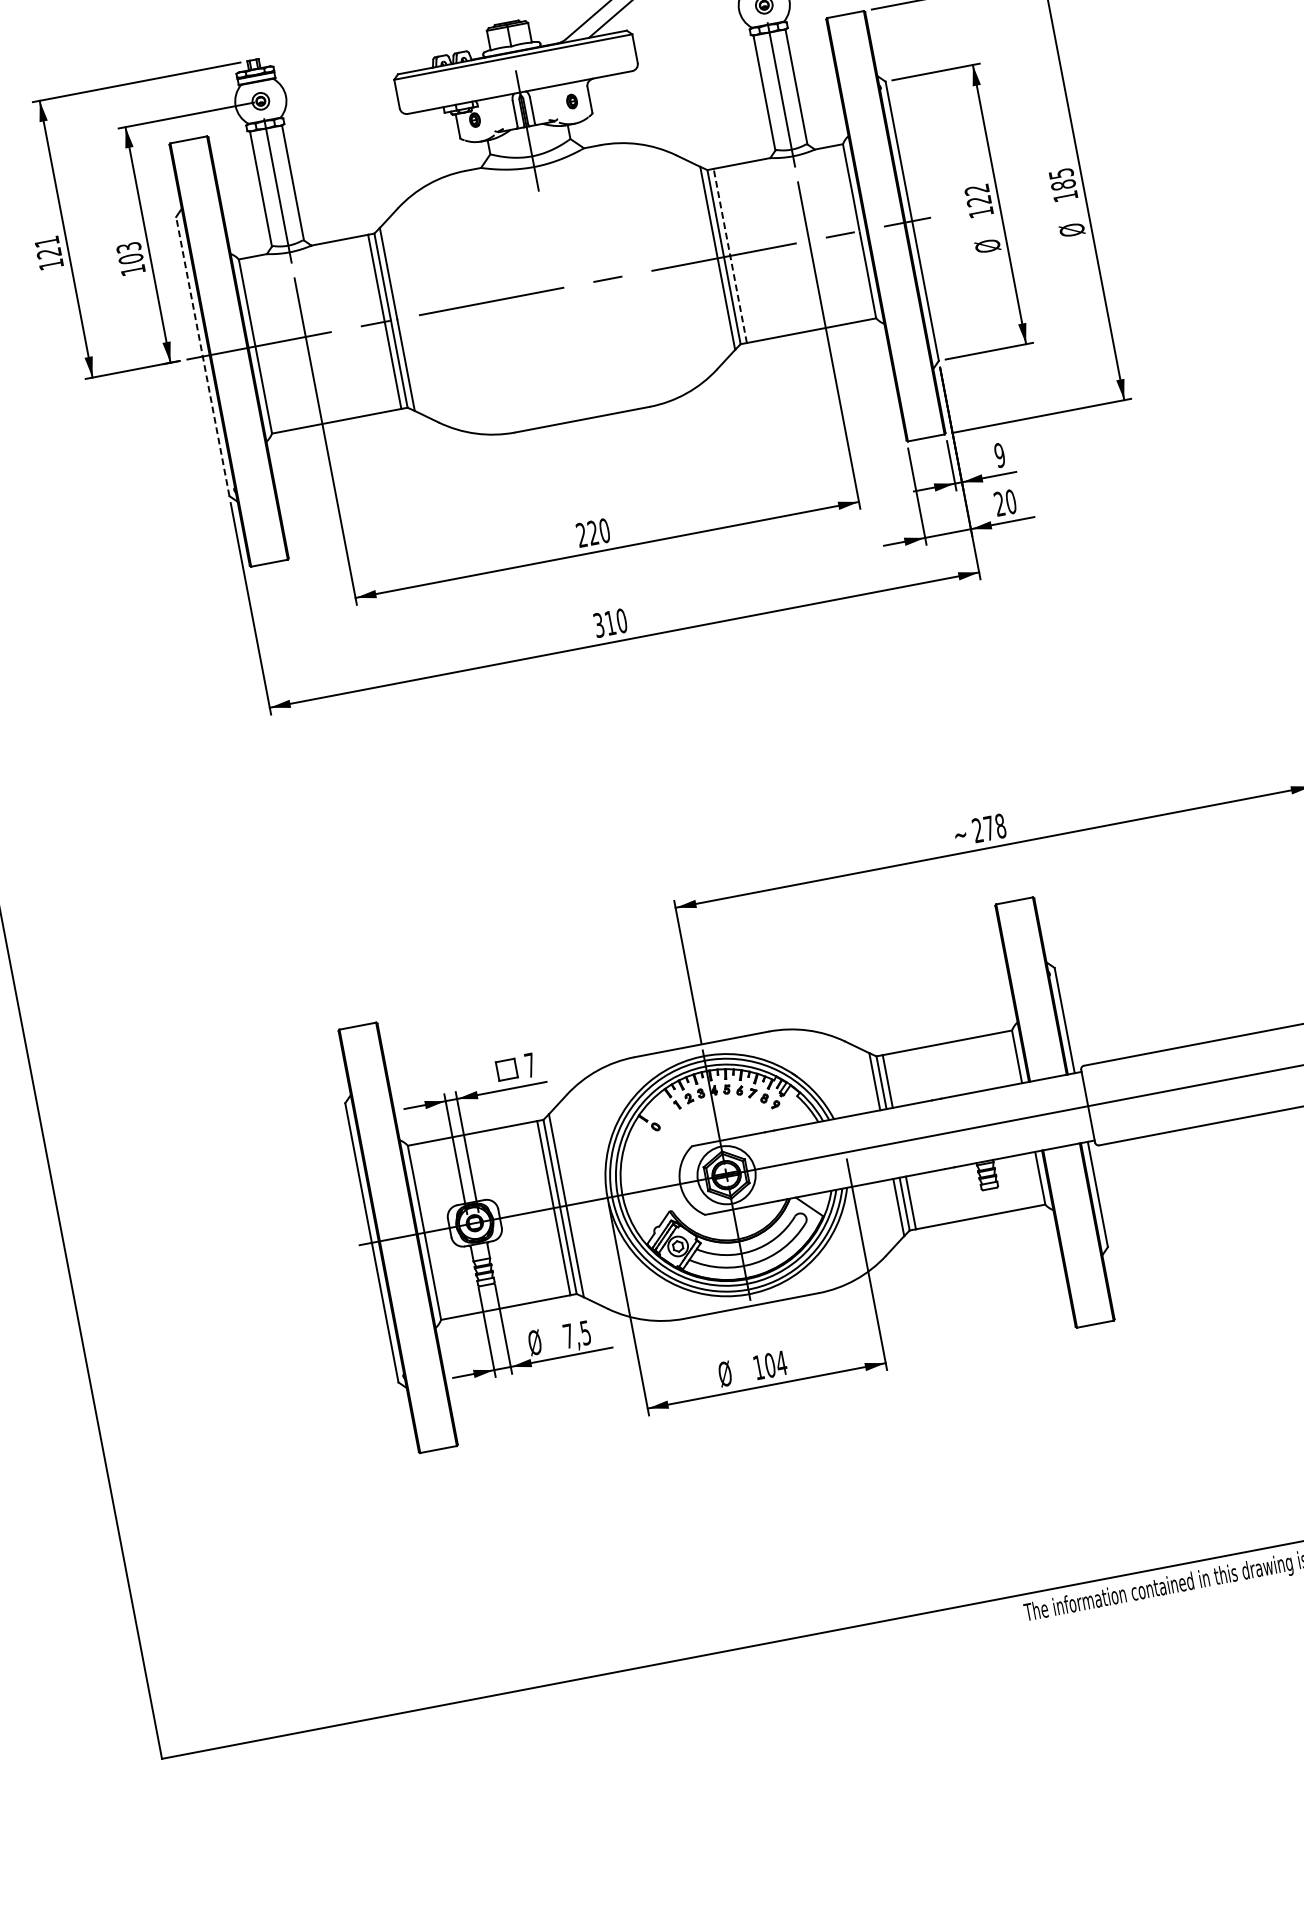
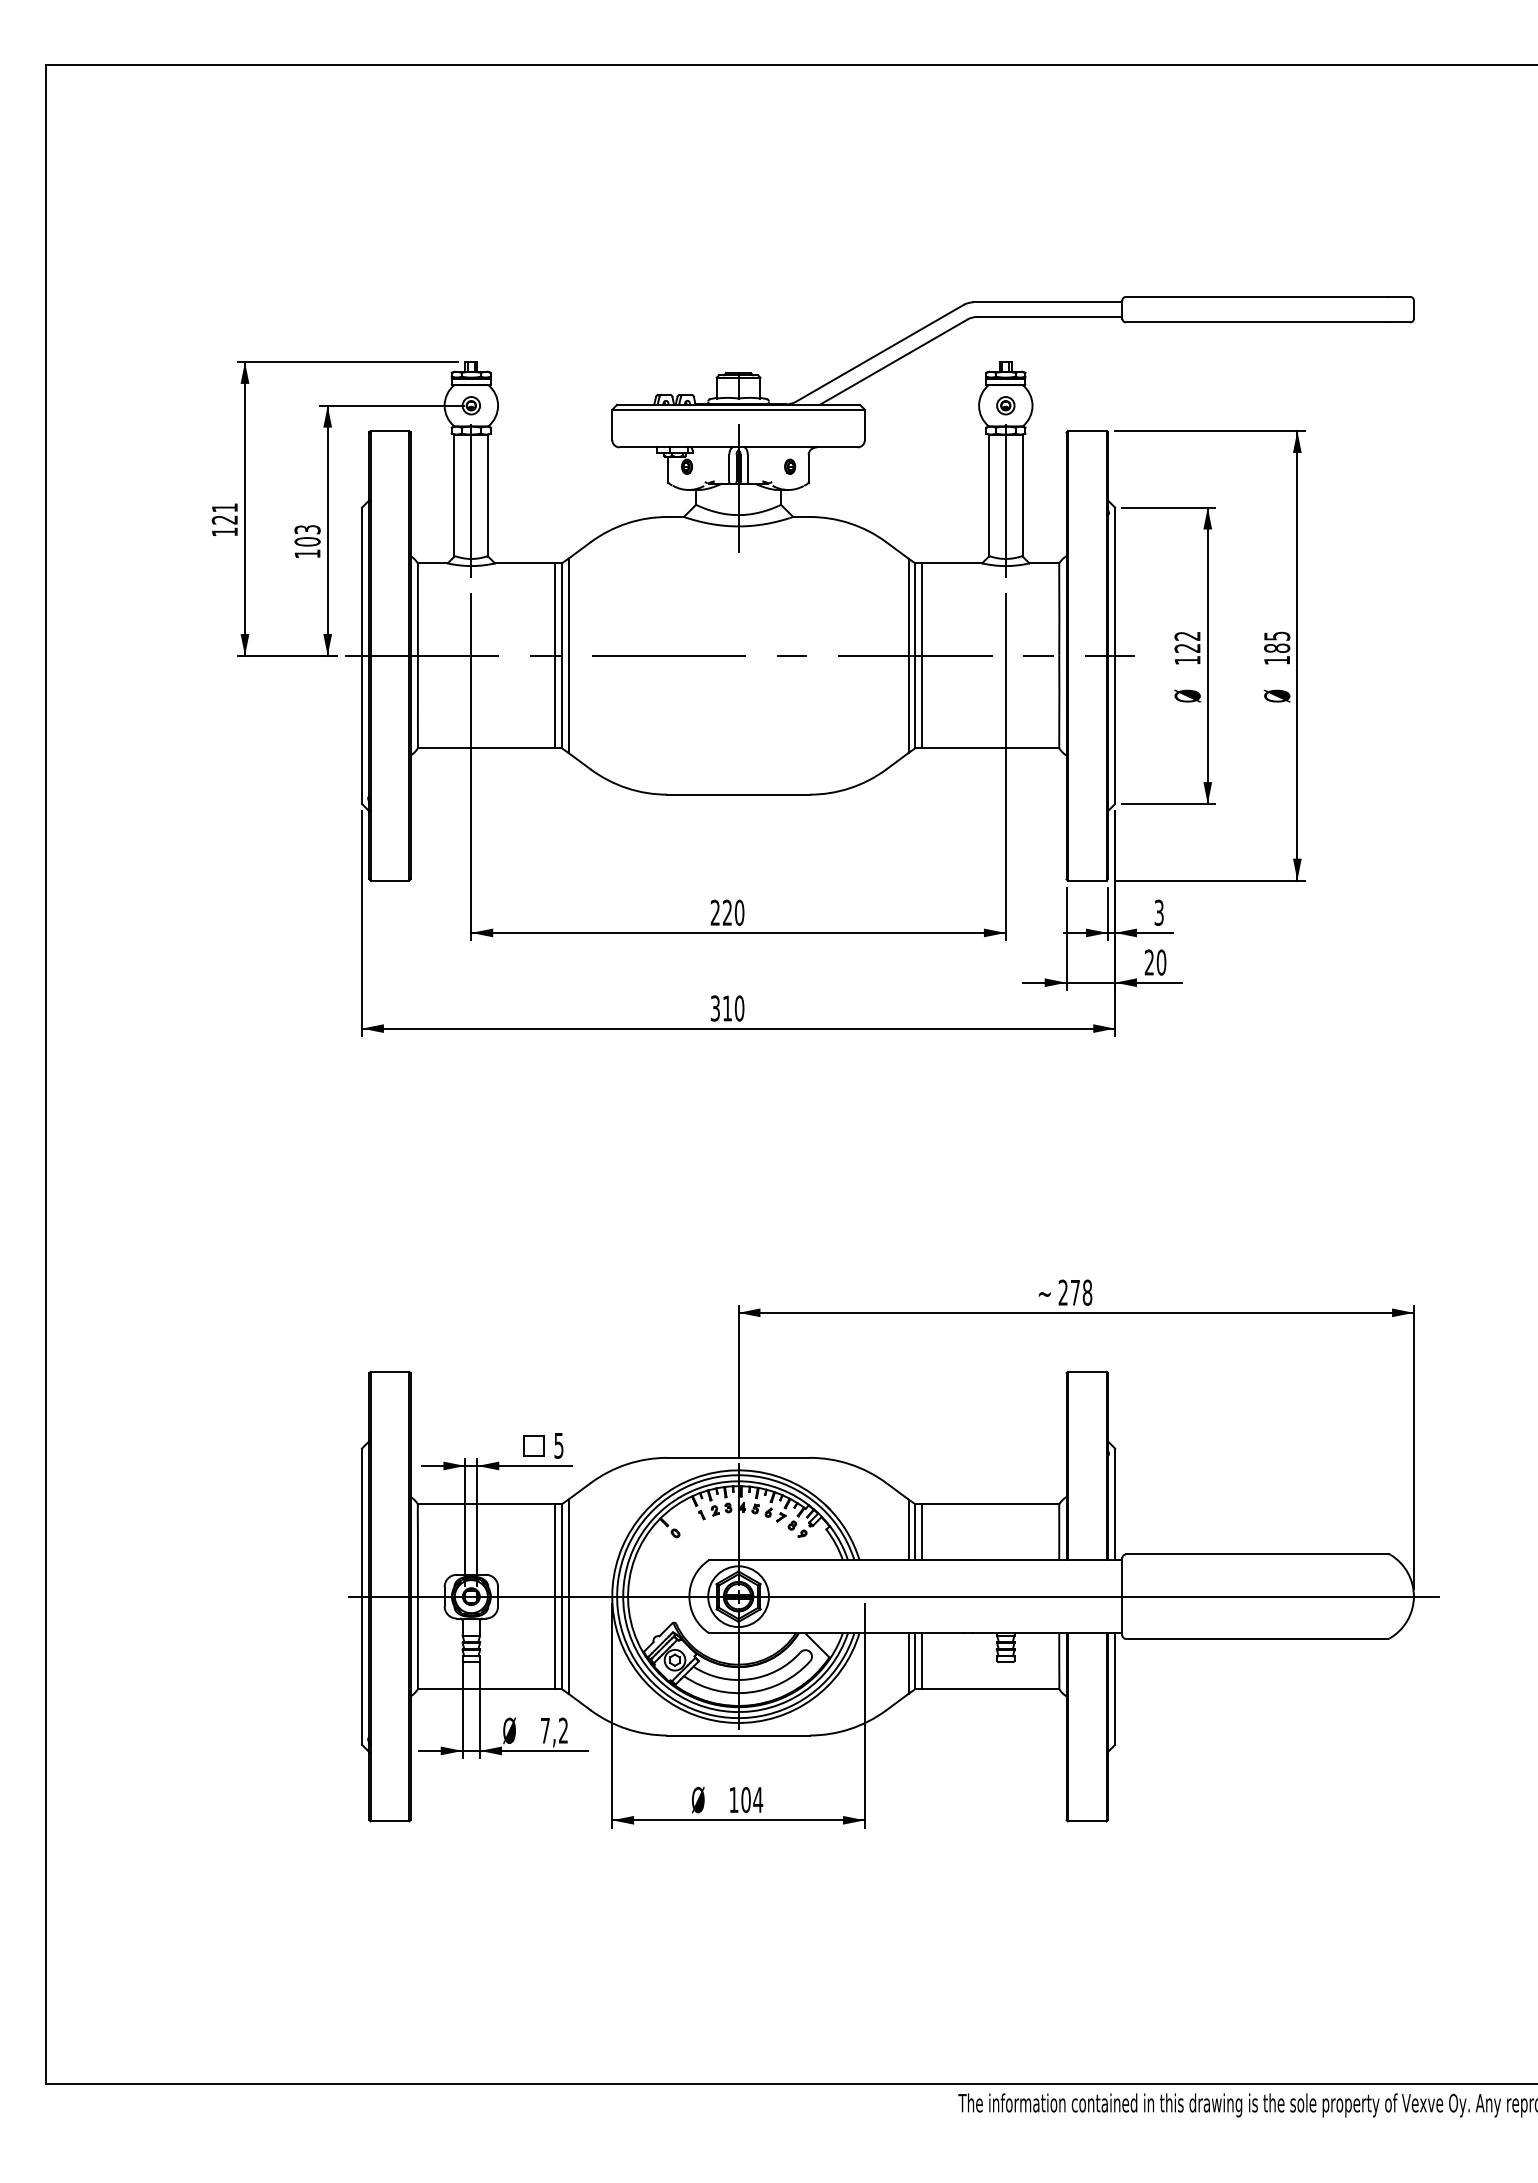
line: (730, 255) -> (922, 655), dashed -> solid
line: (203, 356) -> (362, 655), dashed -> solid
text: (999, 455) -> (1158, 912), 9 -> 3
text: (529, 1065) -> (558, 1445), 7 -> 5
text: (585, 1332) -> (563, 1730), 7,5 -> 7,2

